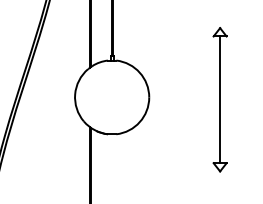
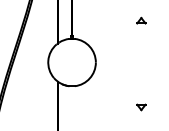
line: (220, 98) -> (141, 63), removed

